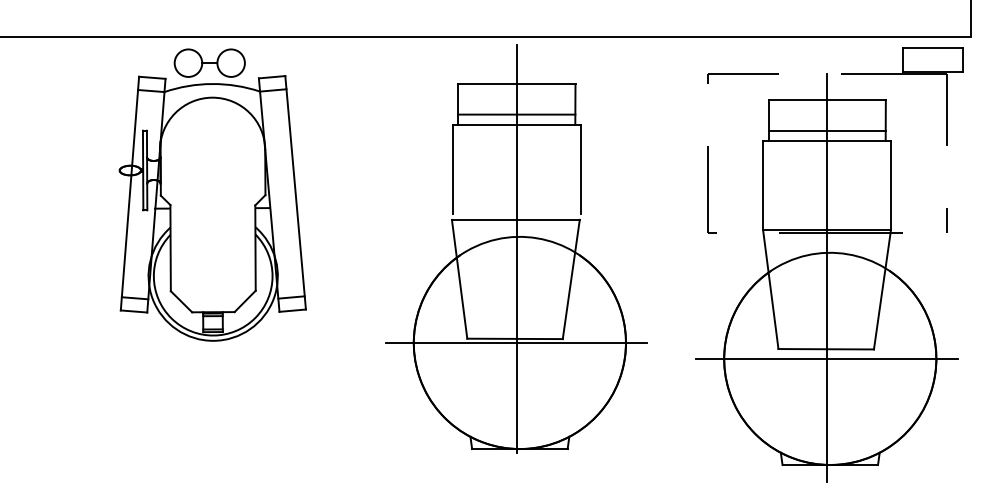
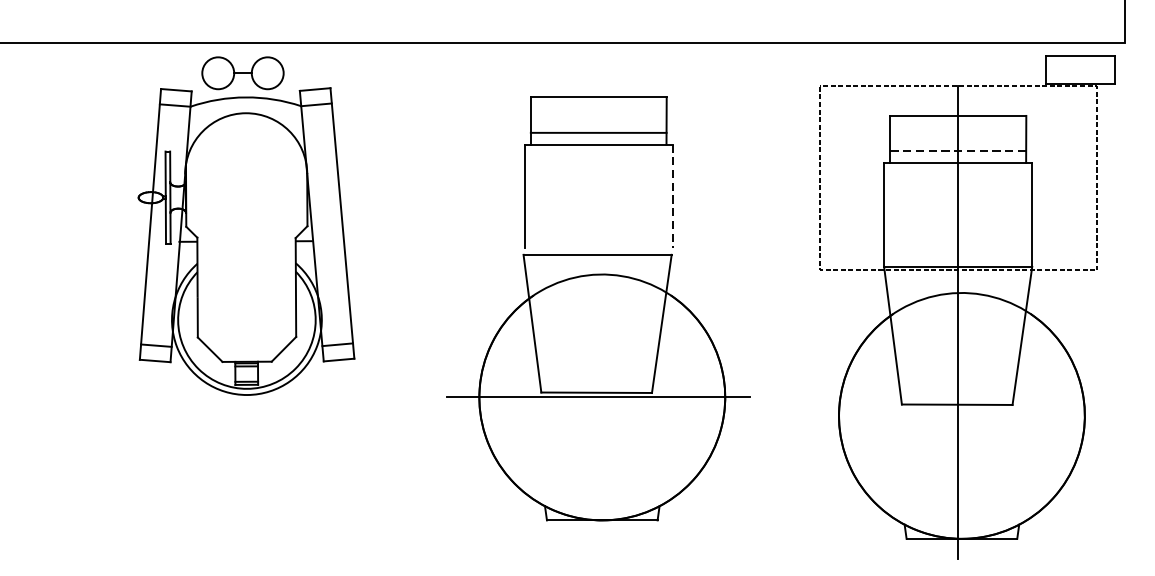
line: (827, 130) -> (958, 151), solid -> dashed
line: (580, 169) -> (672, 196), solid -> dashed
line: (516, 248) -> (598, 288), removed
line: (826, 358) -> (957, 415), removed

